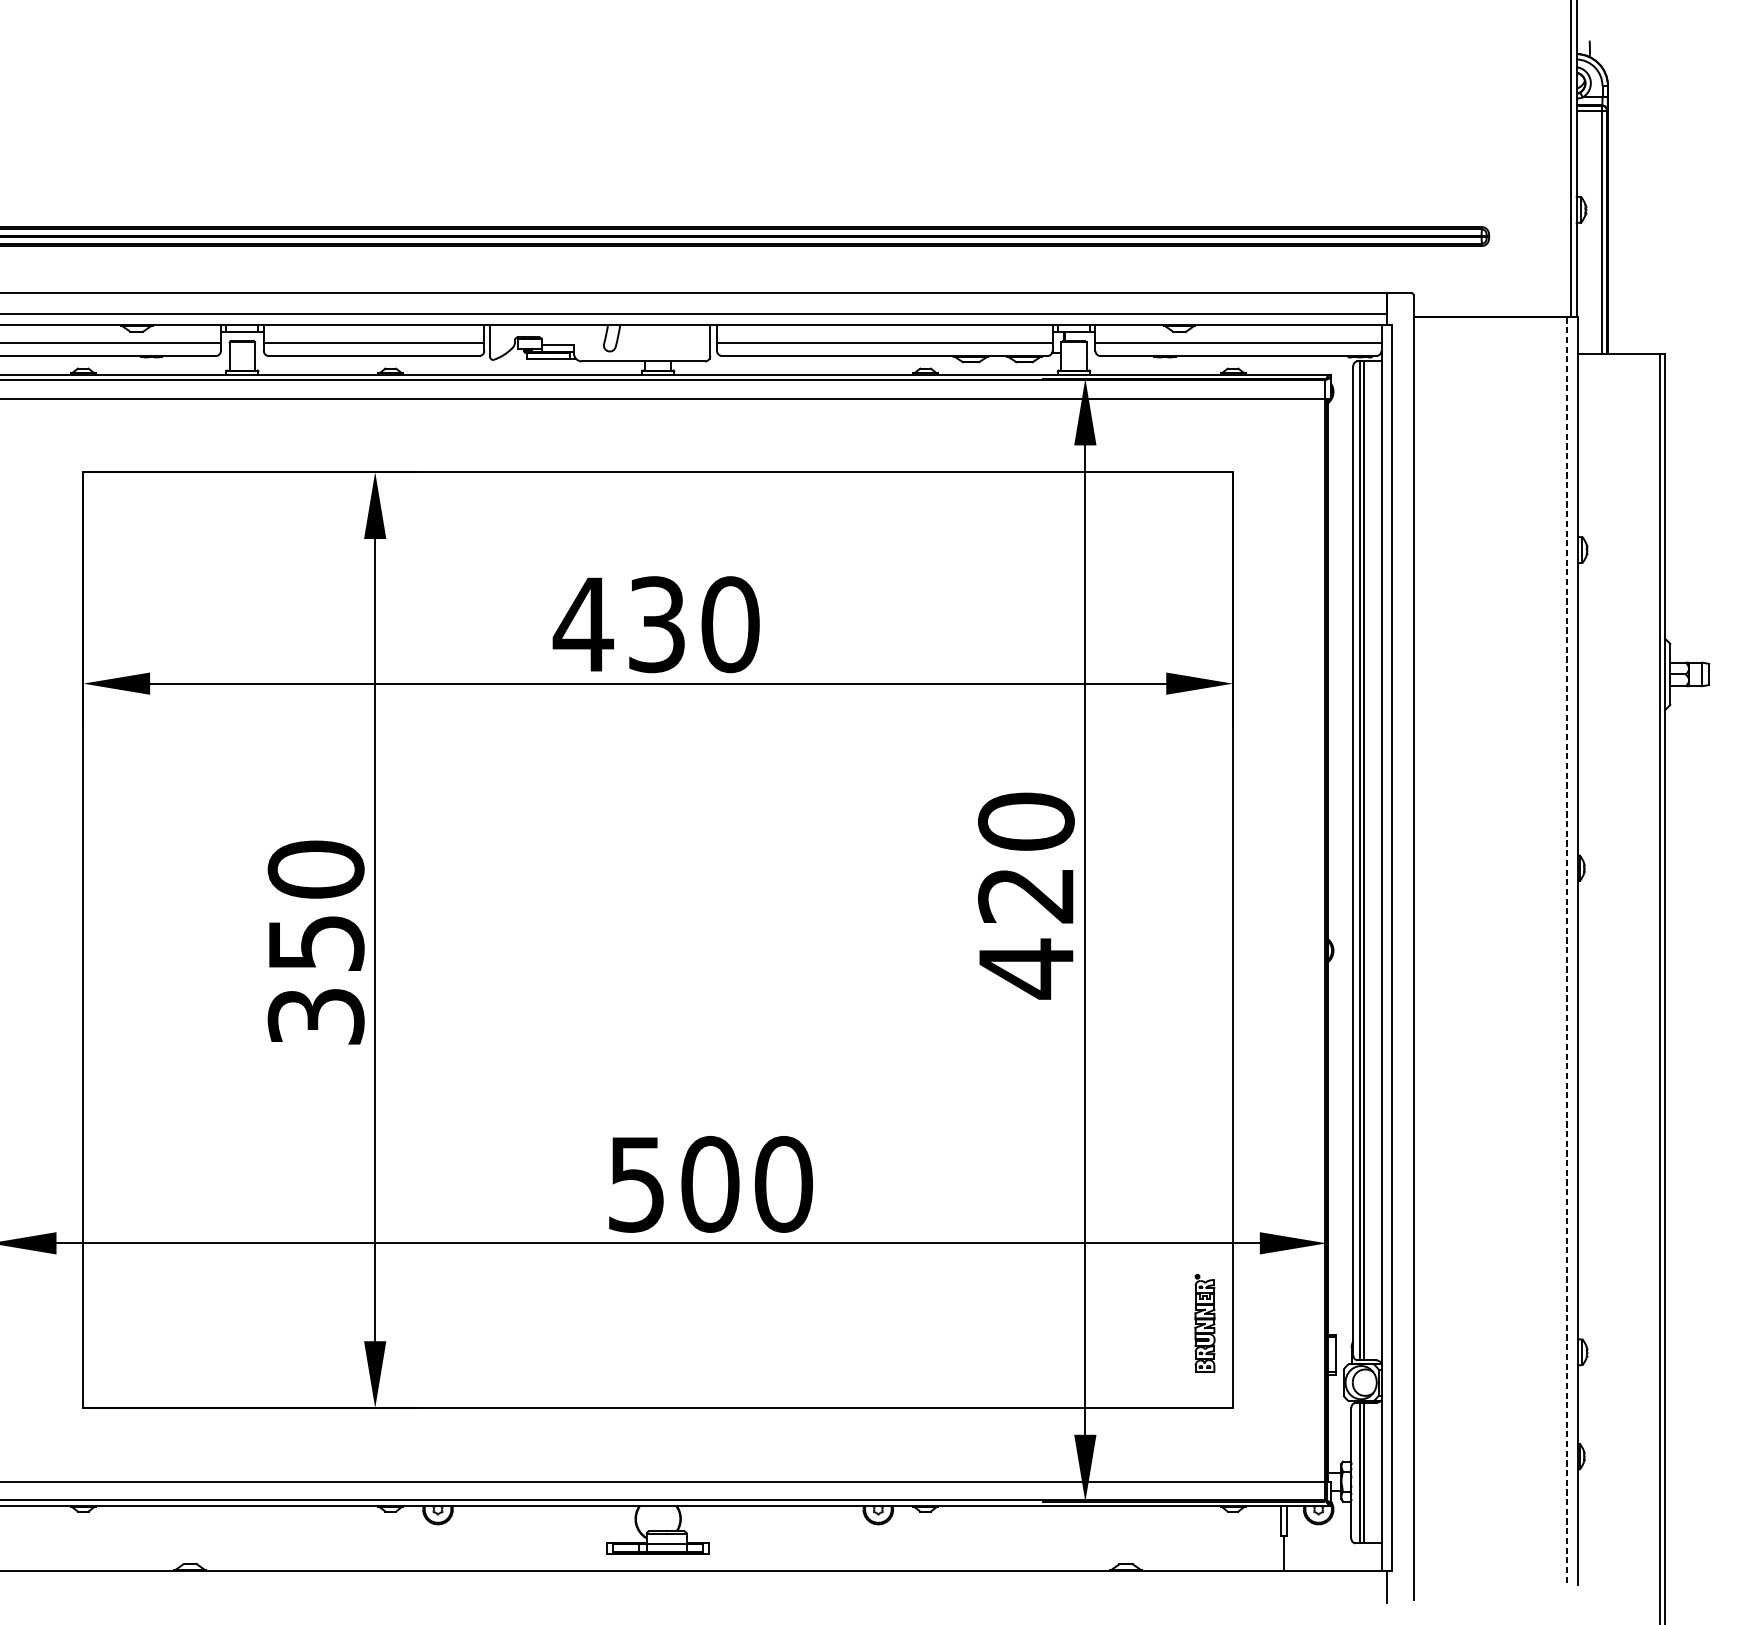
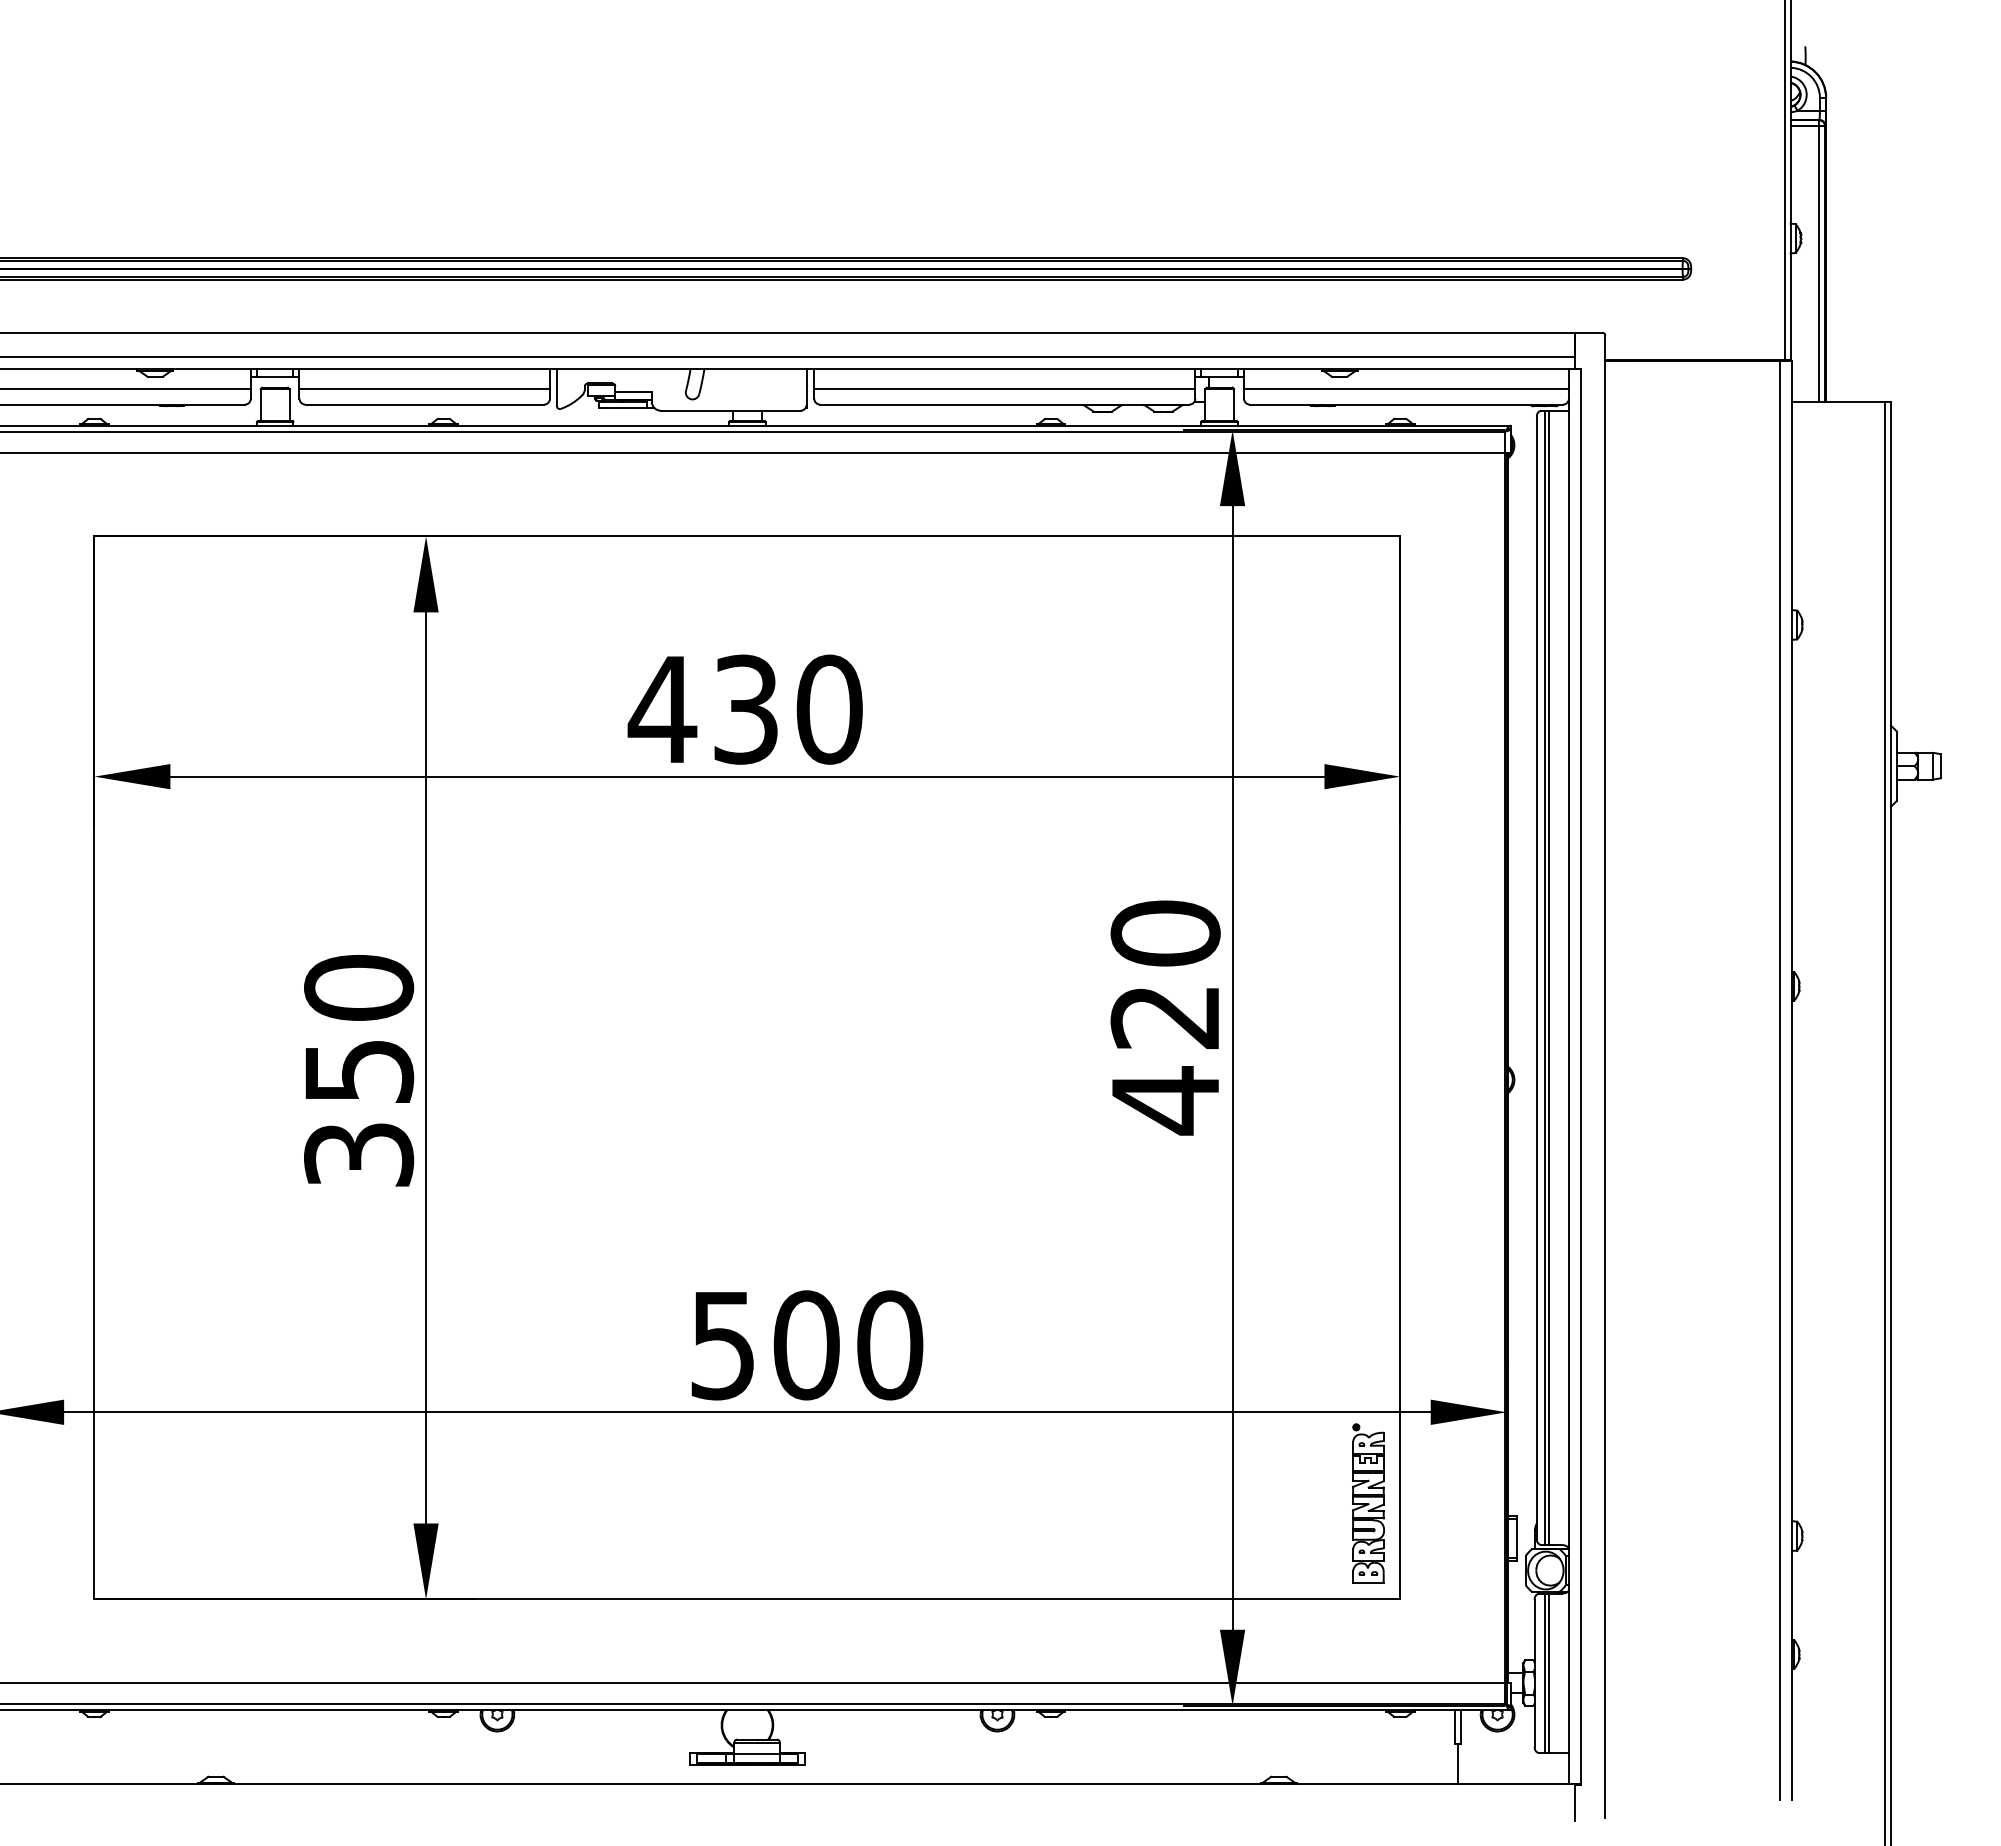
line: (1567, 951) -> (1780, 1080), dashed -> solid
part: (1205, 1323) -> (1368, 1503), size x1.43

